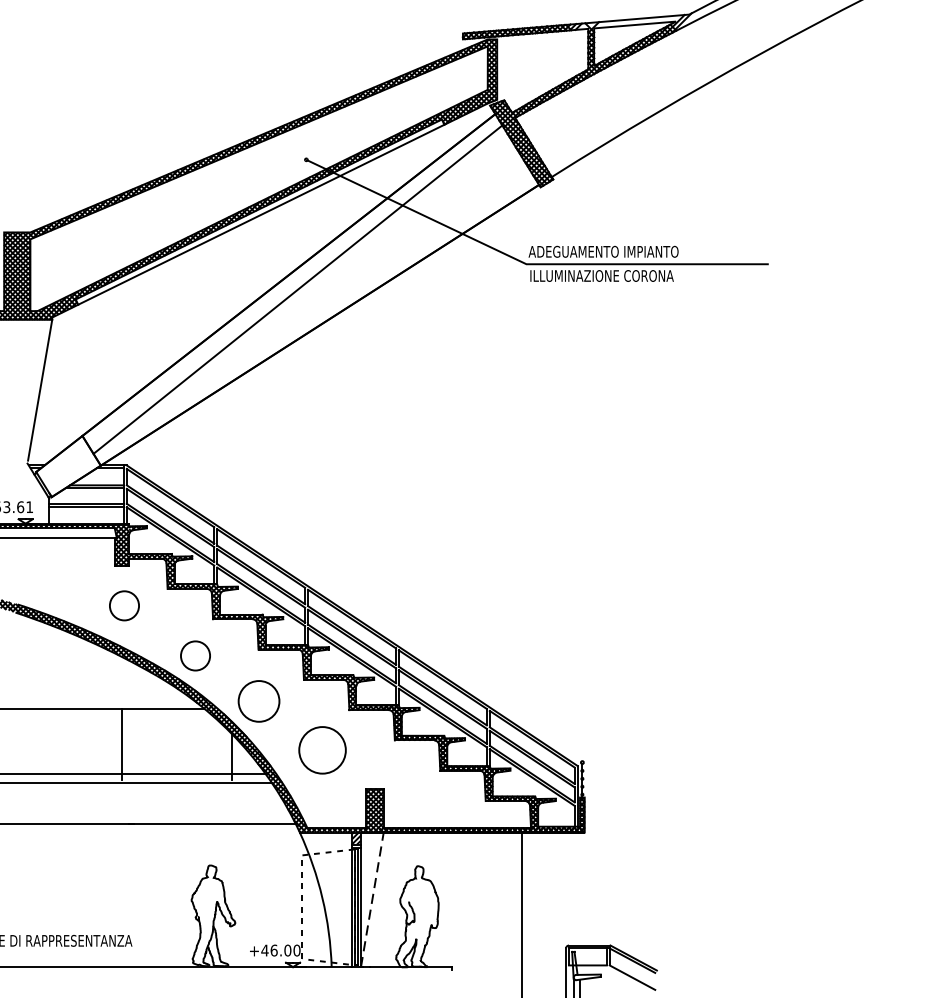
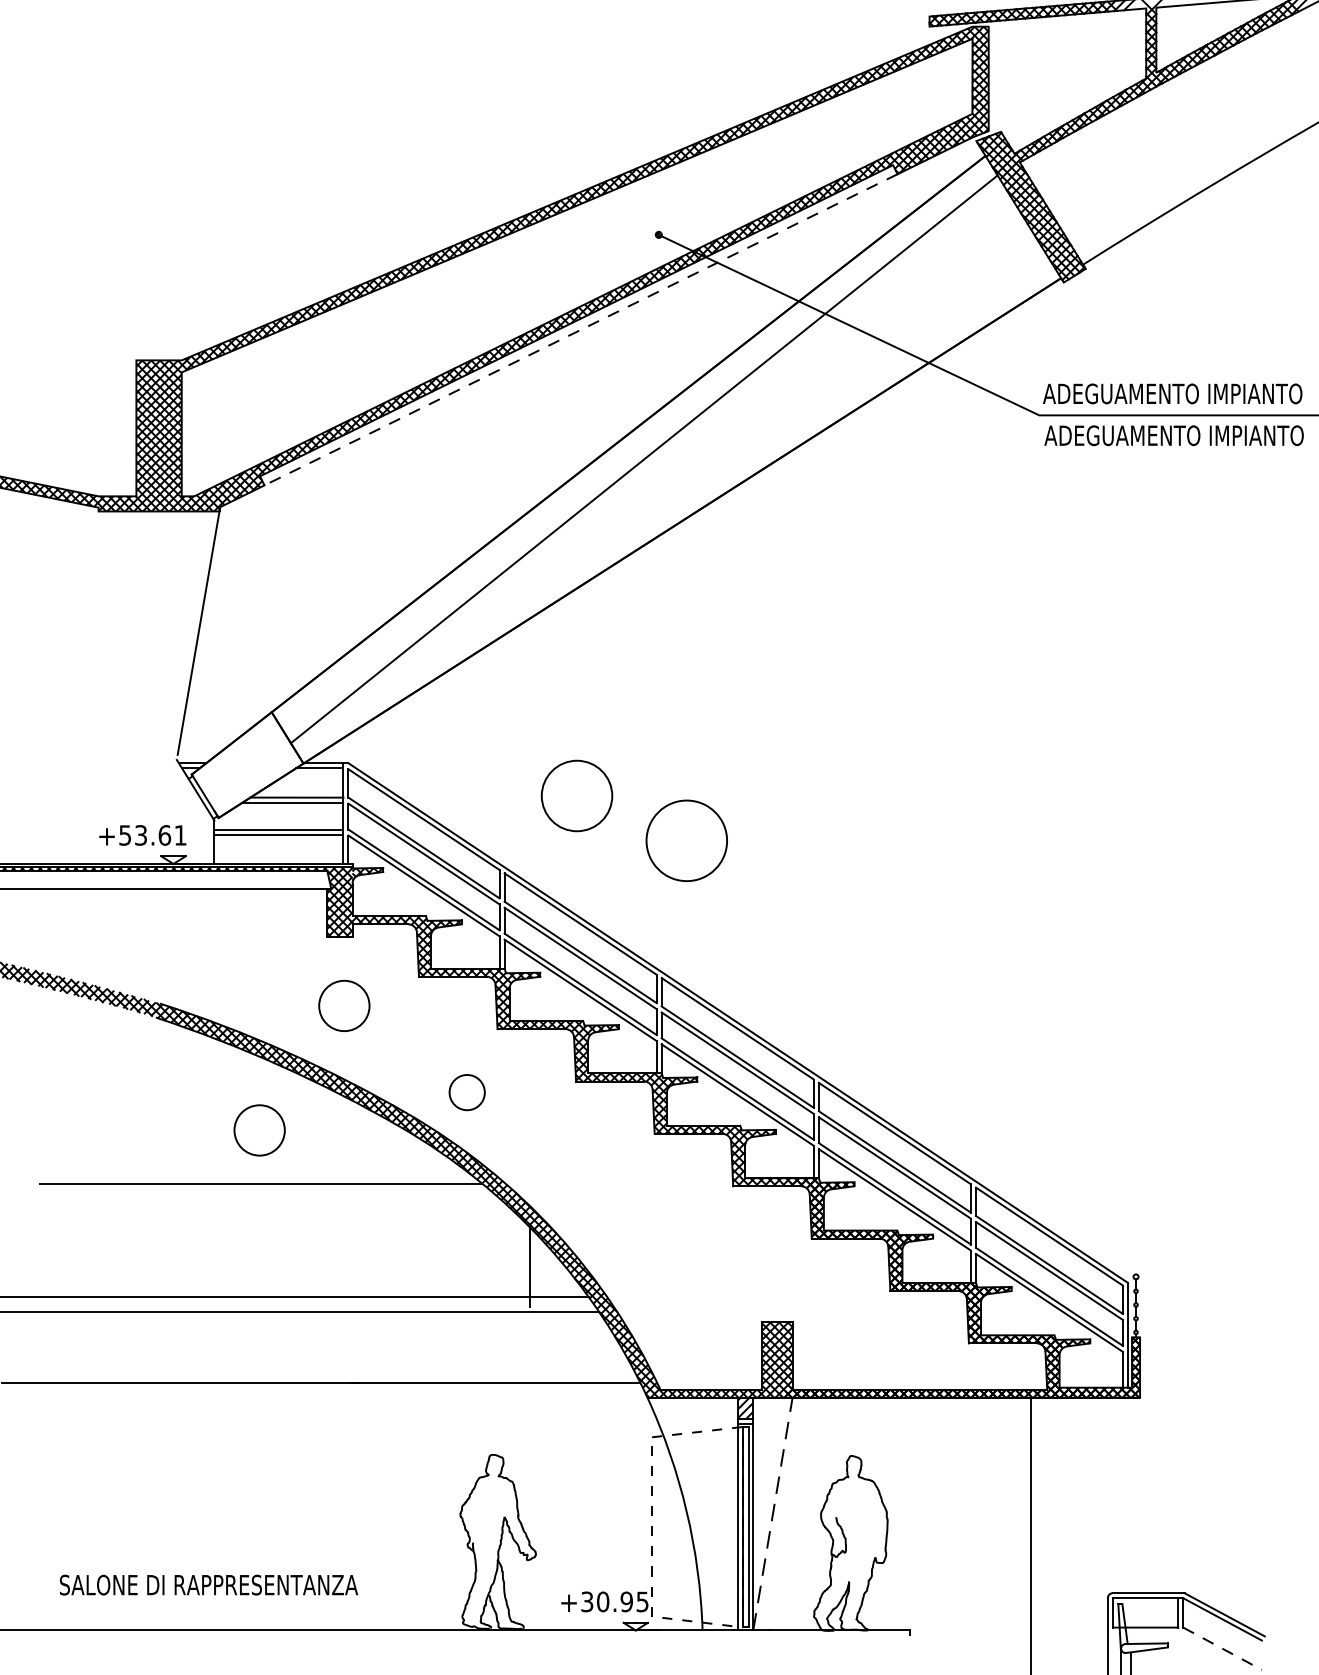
line: (260, 214) -> (579, 329), solid -> dashed
text: (604, 275) -> (1174, 434), ILLUMINAZIONE CORONA -> ADEGUAMENTO IMPIANTO
circle: (195, 655) -> (467, 1091), size x0.7
circle: (75, 677) -> (259, 1129), added
circle: (258, 701) -> (576, 796), moved
line: (121, 744) -> (339, 1245), removed
circle: (322, 750) -> (686, 841), moved
text: (280, 950) -> (614, 1601), +46.00 -> +30.95
line: (632, 977) -> (1222, 1648), solid -> dashed

